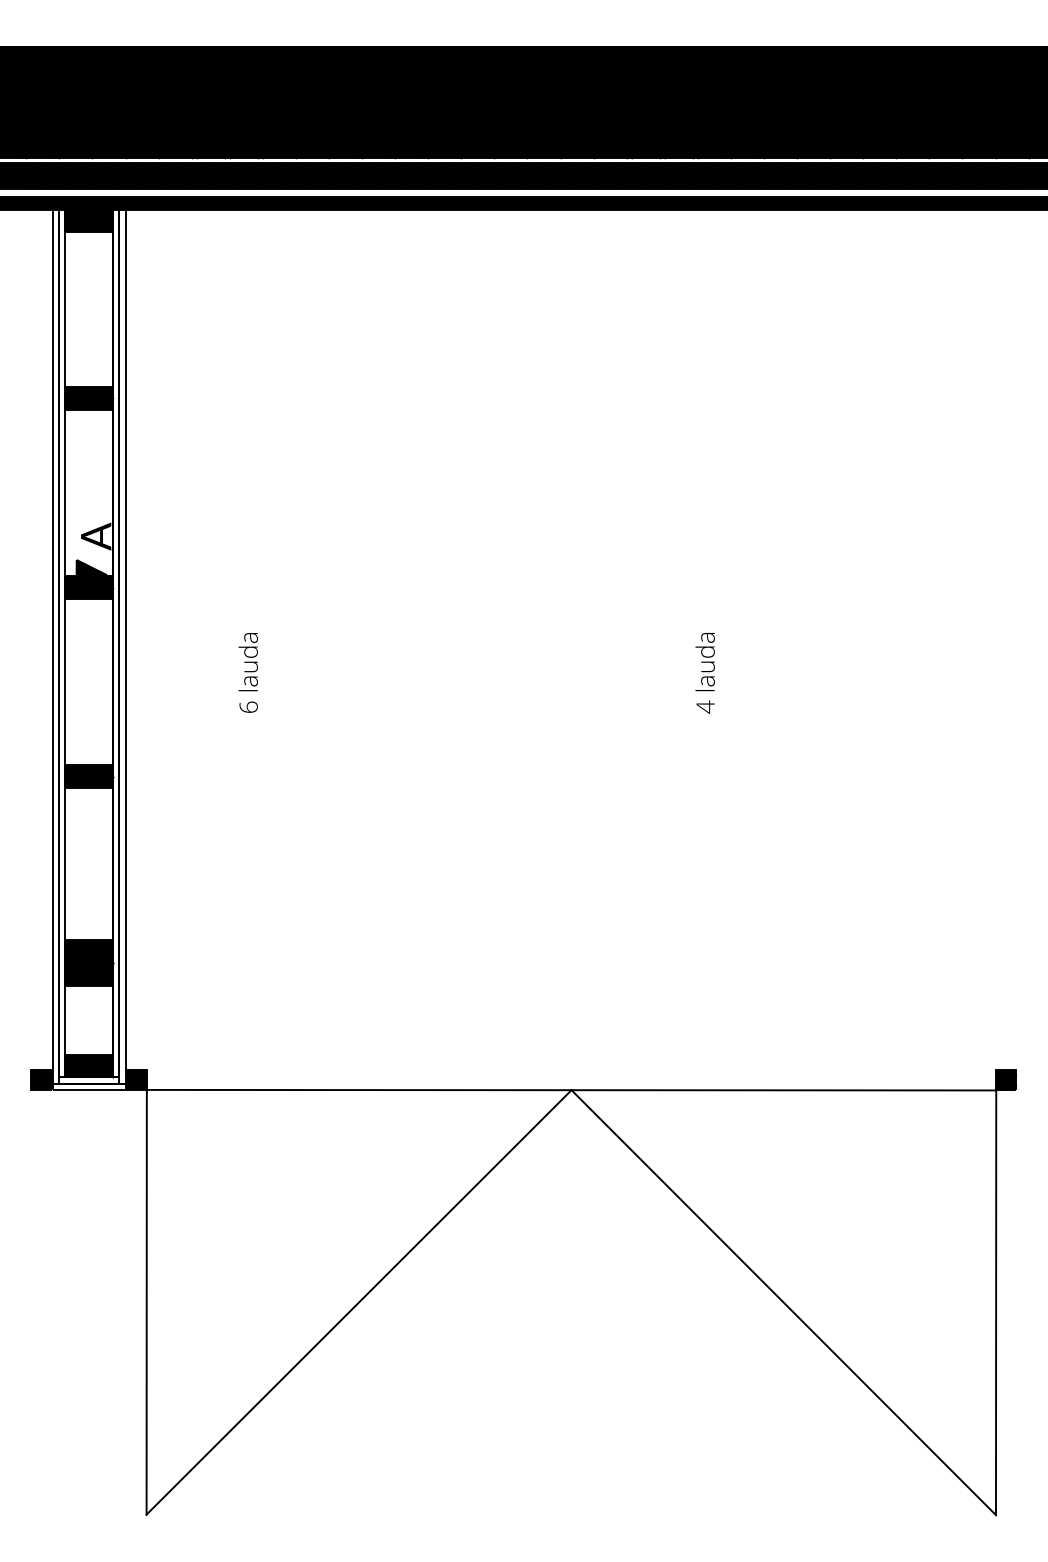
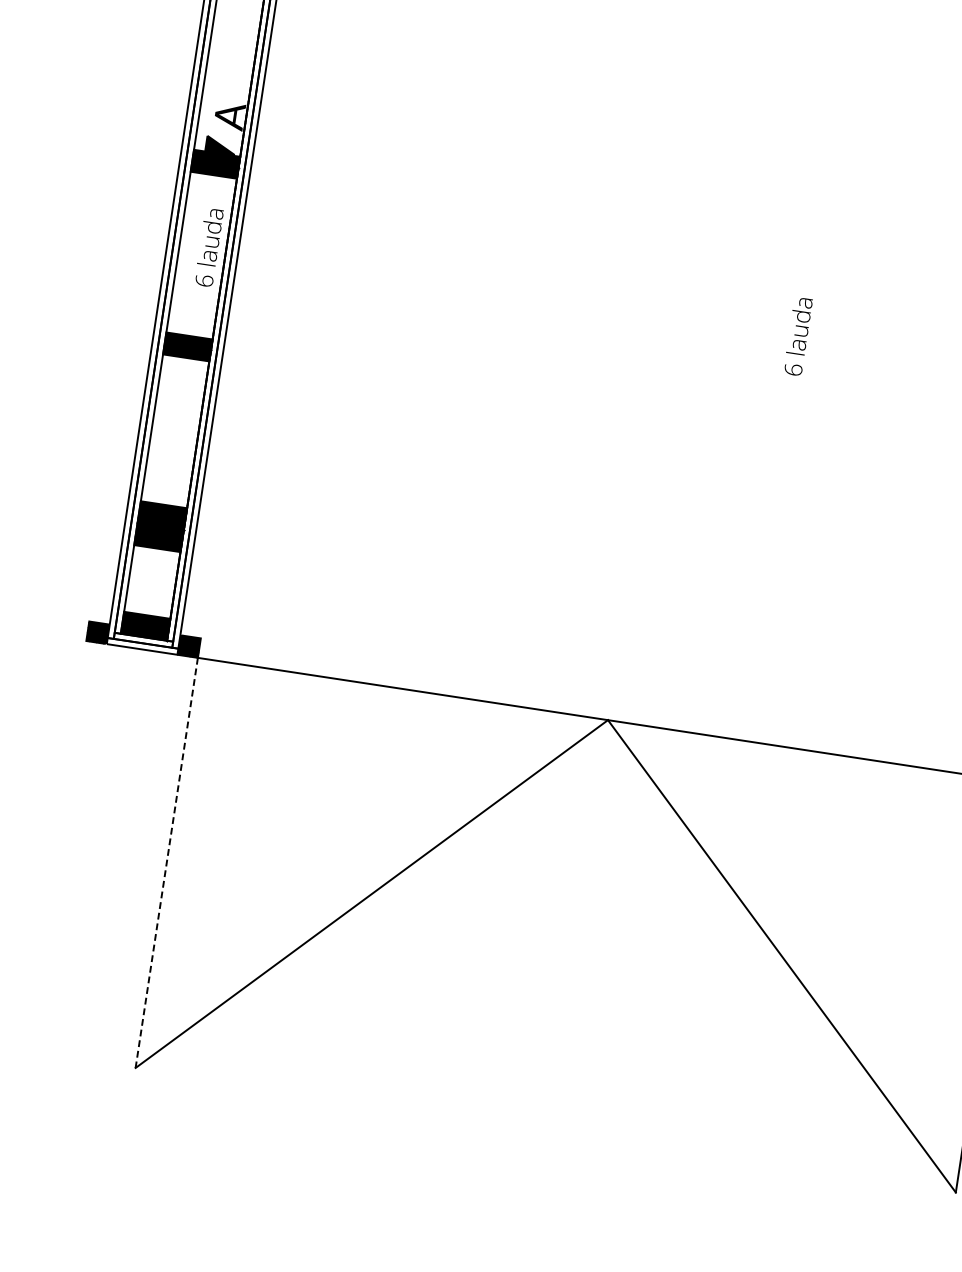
text: (247, 672) -> (208, 247), moved
text: (705, 706) -> (793, 369), 4 -> 6
line: (146, 1302) -> (166, 863), solid -> dashed

